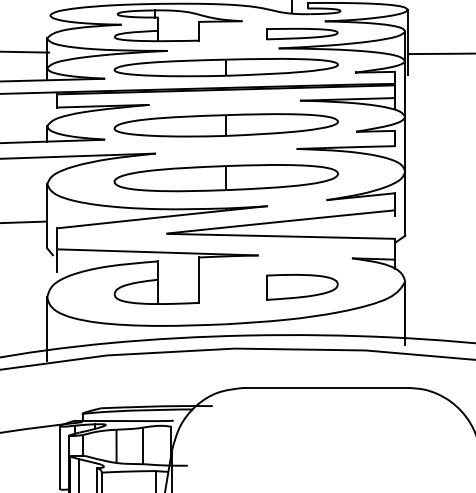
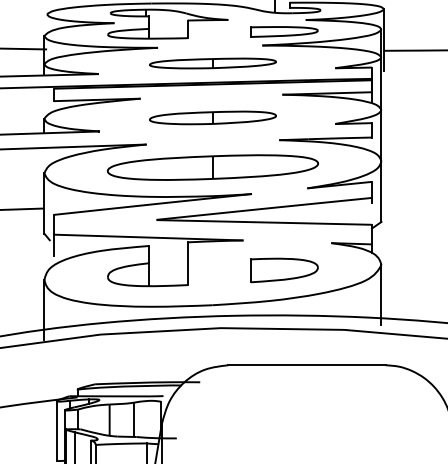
part: (225, 67) -> (212, 63), size x0.6
part: (225, 124) -> (212, 117), size x0.6

